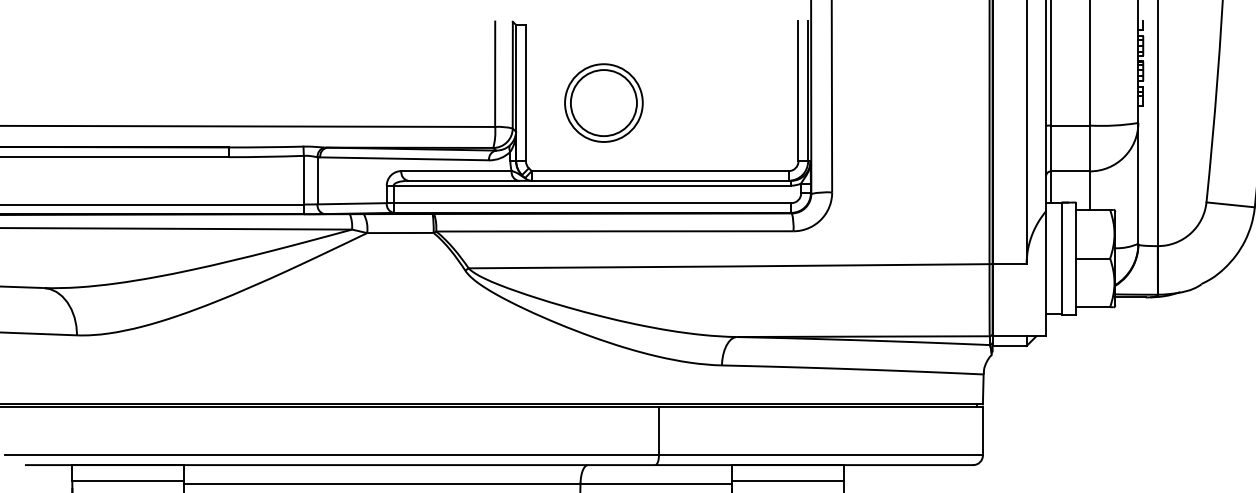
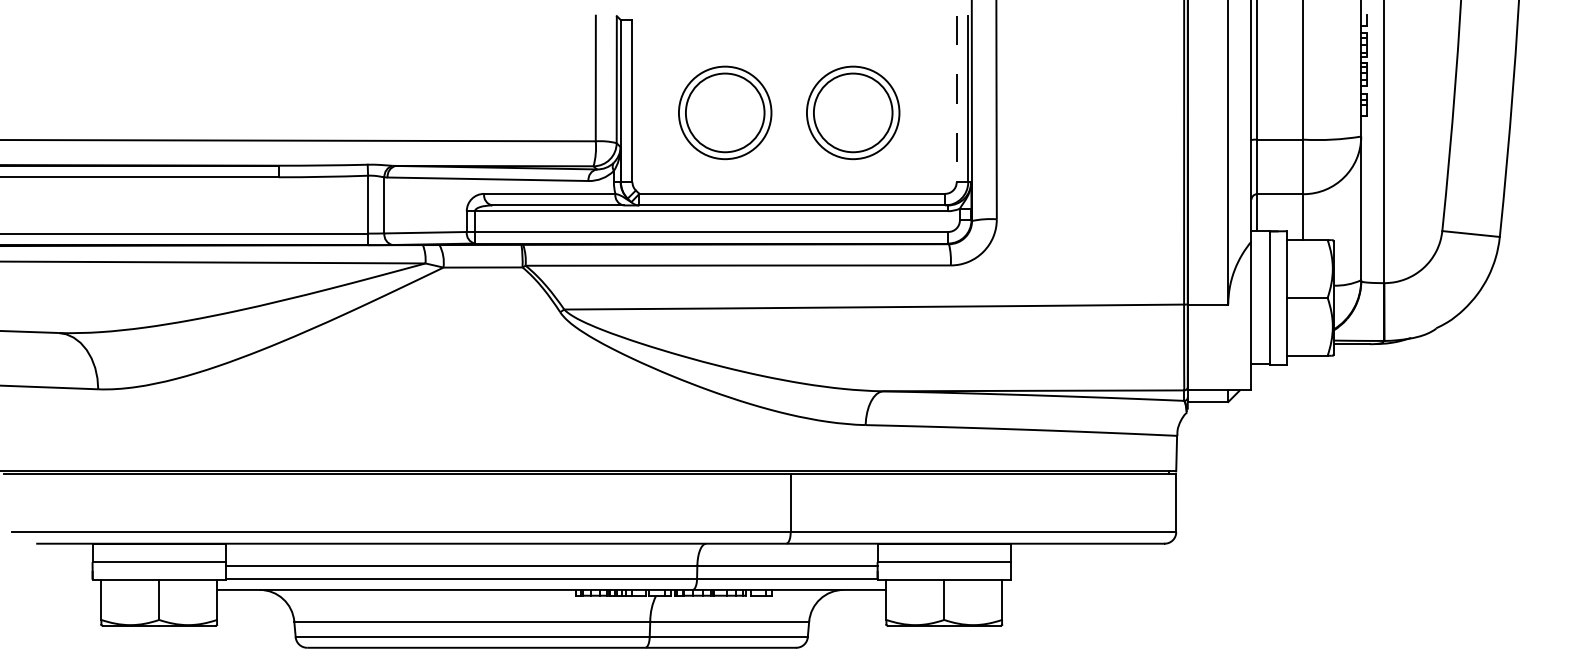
line: (798, 91) -> (956, 99), solid -> dashed
part: (711, 102) -> (853, 112), added

